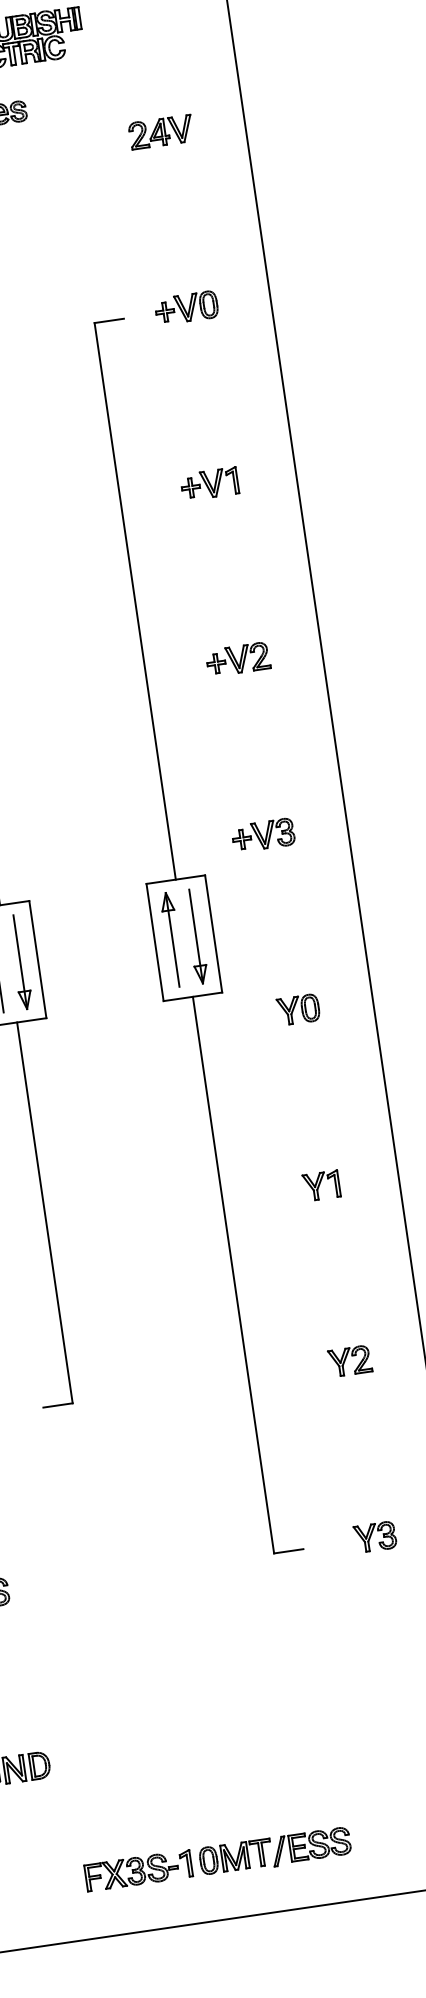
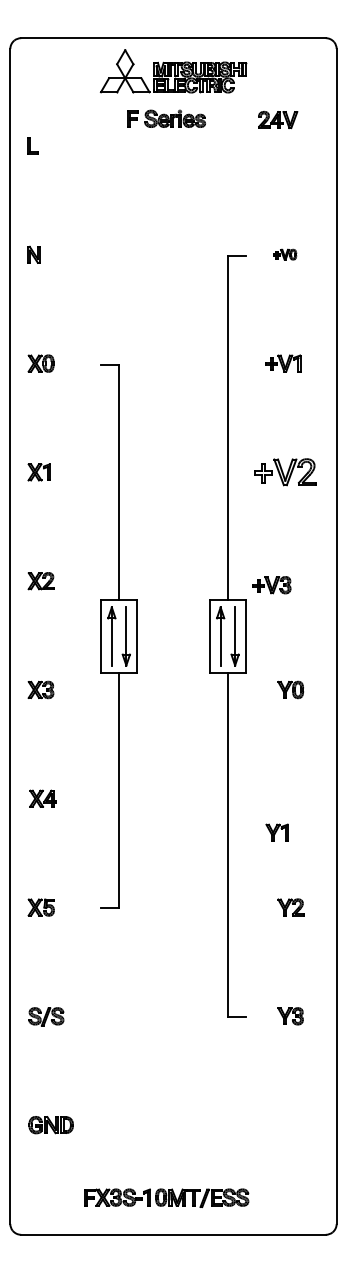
part: (161, 132) -> (278, 120), moved
part: (185, 307) -> (284, 254), size x0.6
part: (237, 659) -> (284, 472), size x1.6
part: (262, 836) -> (271, 585), moved
part: (320, 1185) -> (276, 832), moved

